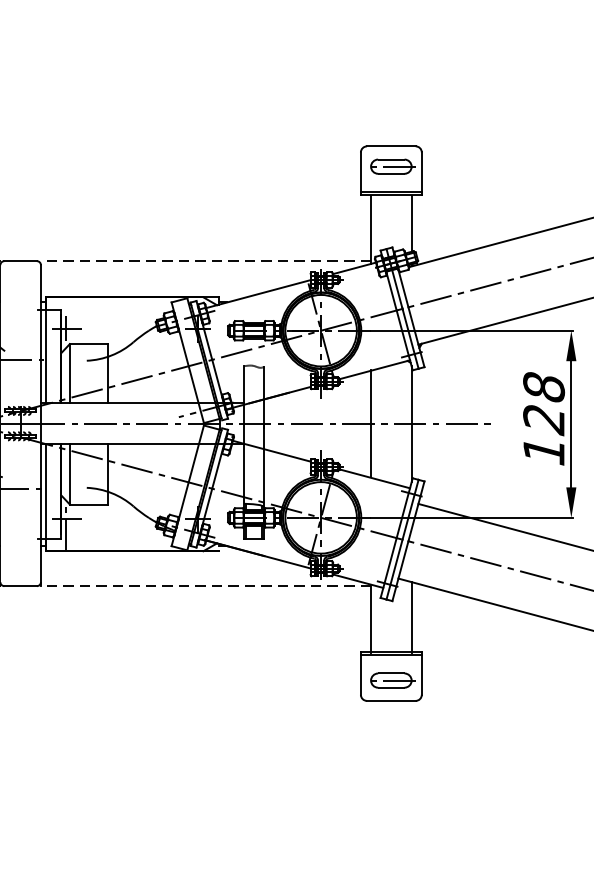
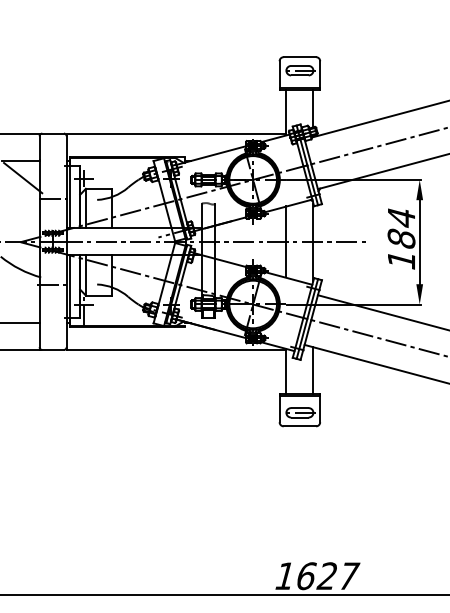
line: (205, 261) -> (176, 133), dashed -> solid
text: (543, 403) -> (401, 228), 128 -> 184
line: (205, 585) -> (176, 349), dashed -> solid

